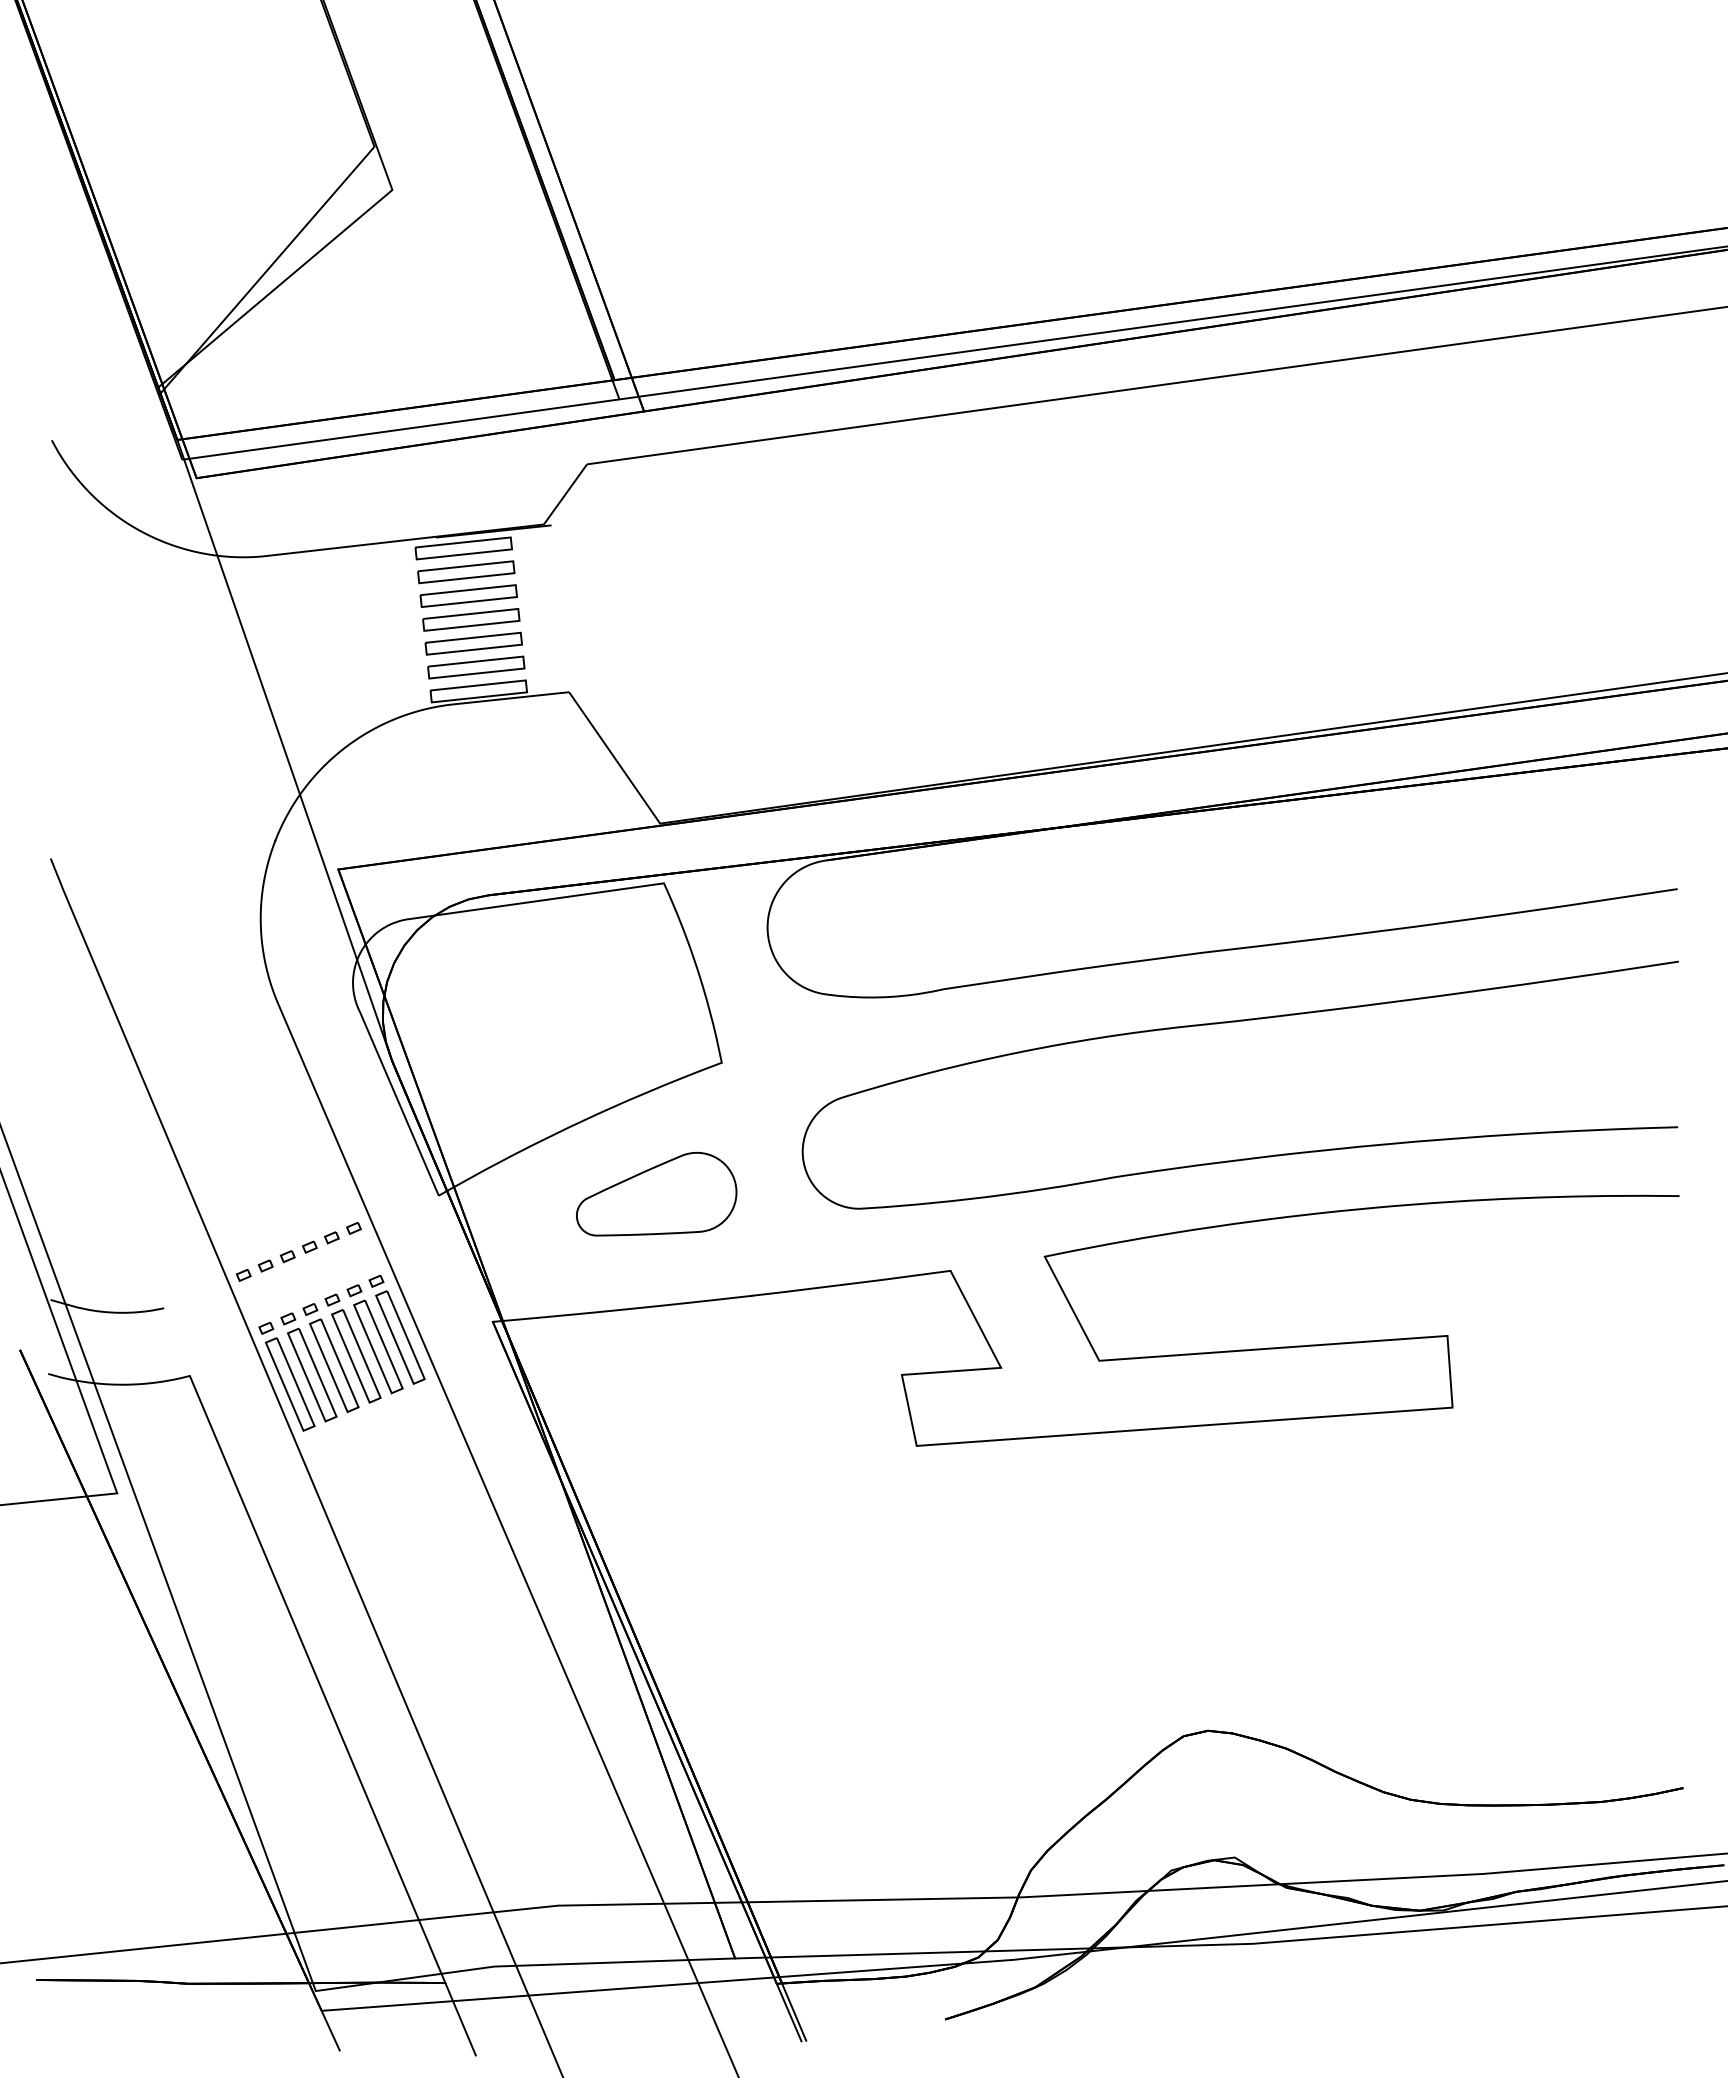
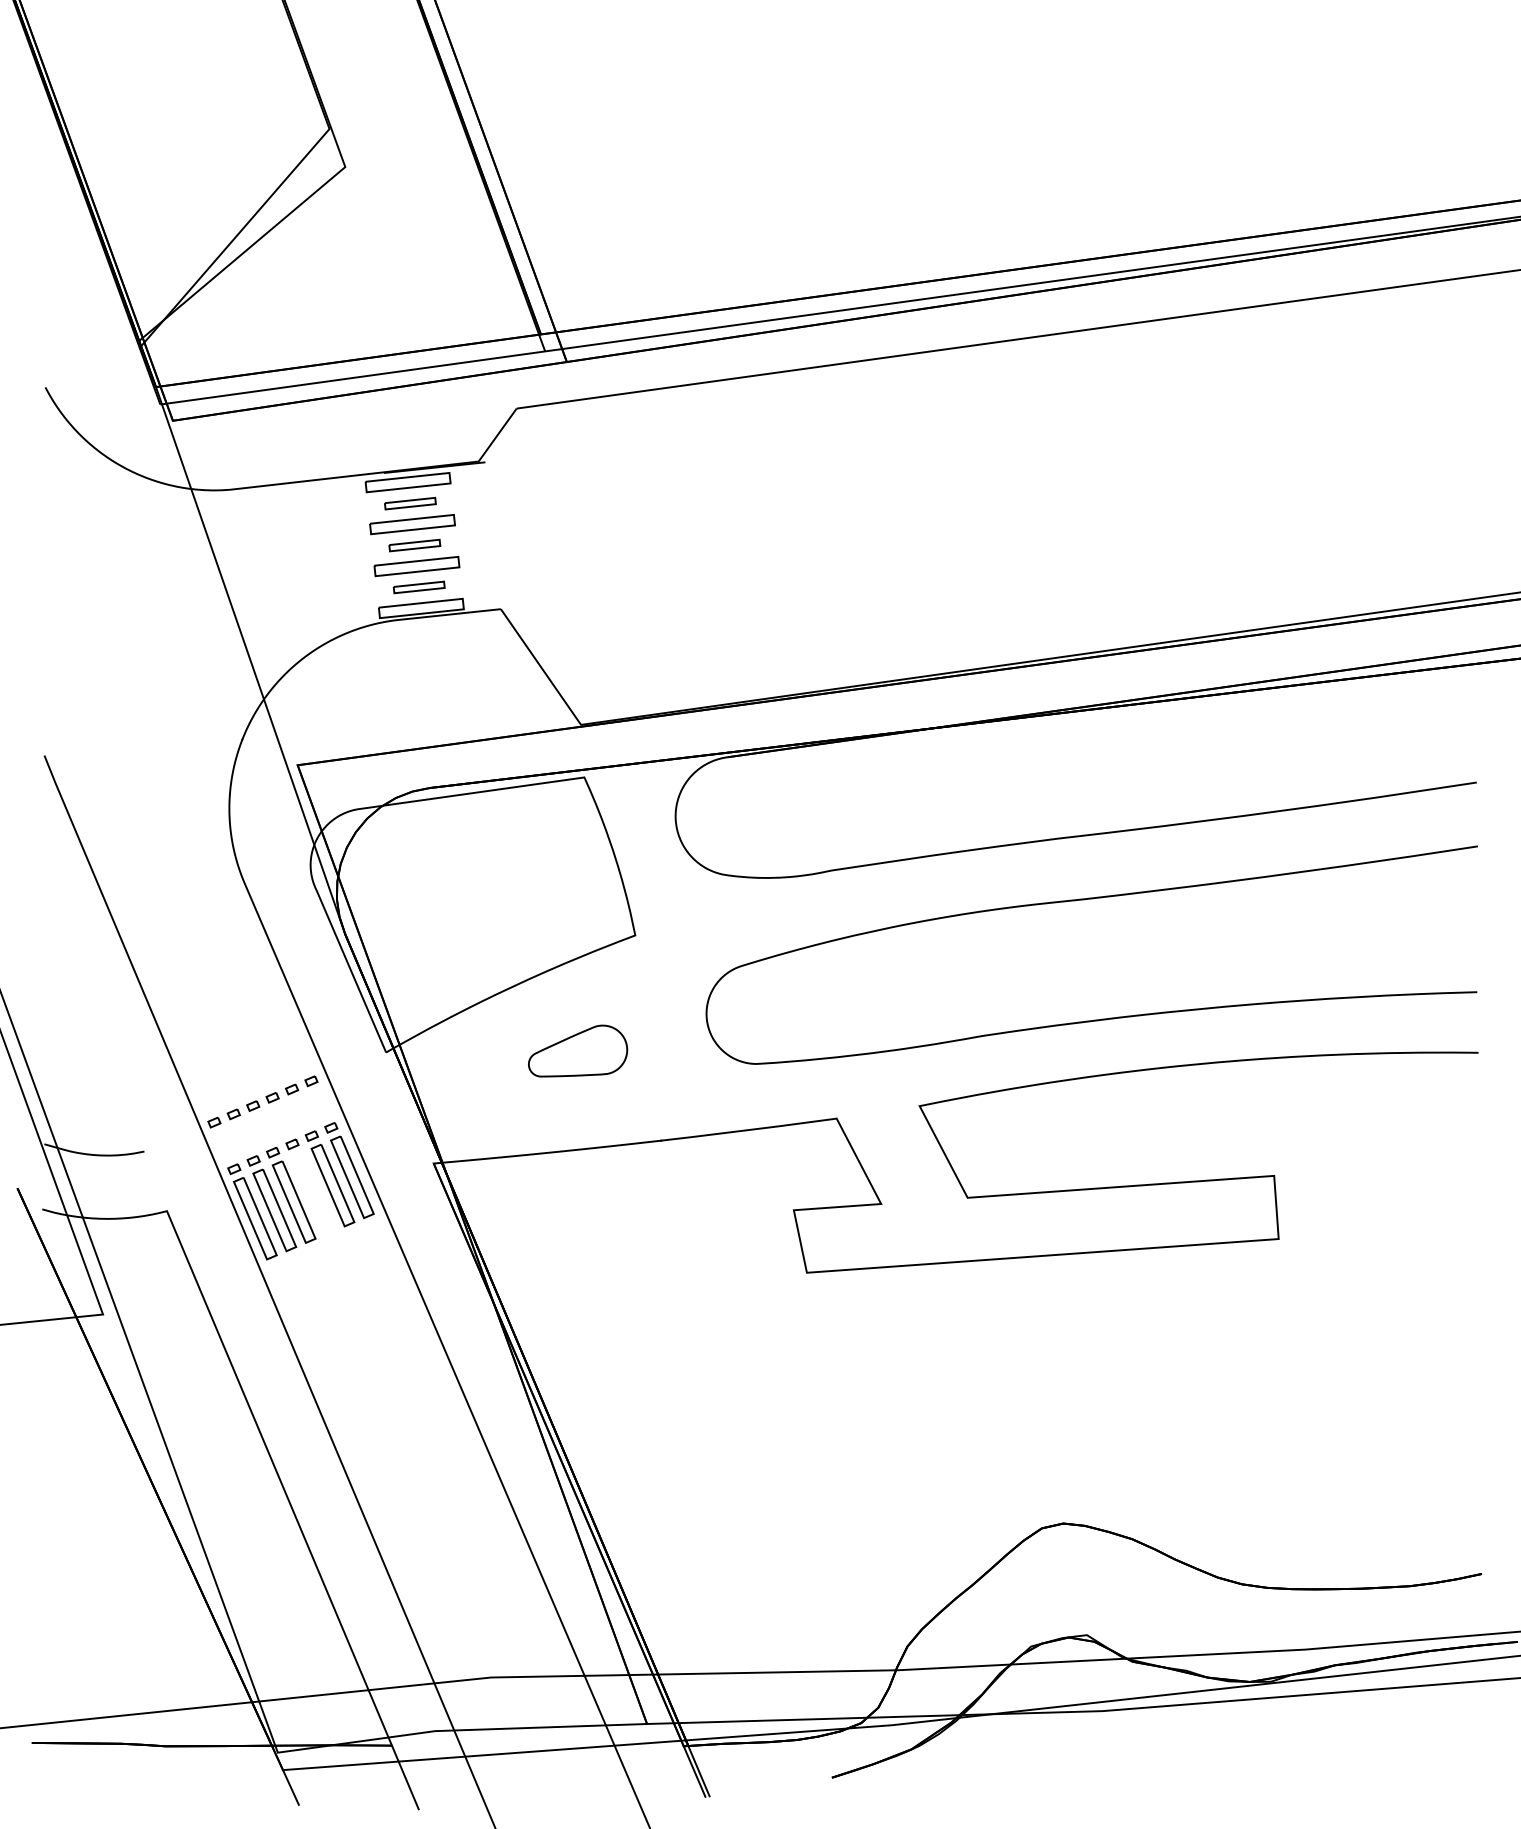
part: (466, 572) -> (410, 503), size x0.6
part: (471, 619) -> (414, 545), size x0.6
part: (476, 667) -> (419, 587), size x0.6
part: (656, 1193) -> (577, 1050), size x0.7
part: (356, 1356) -> (313, 1194), removed

